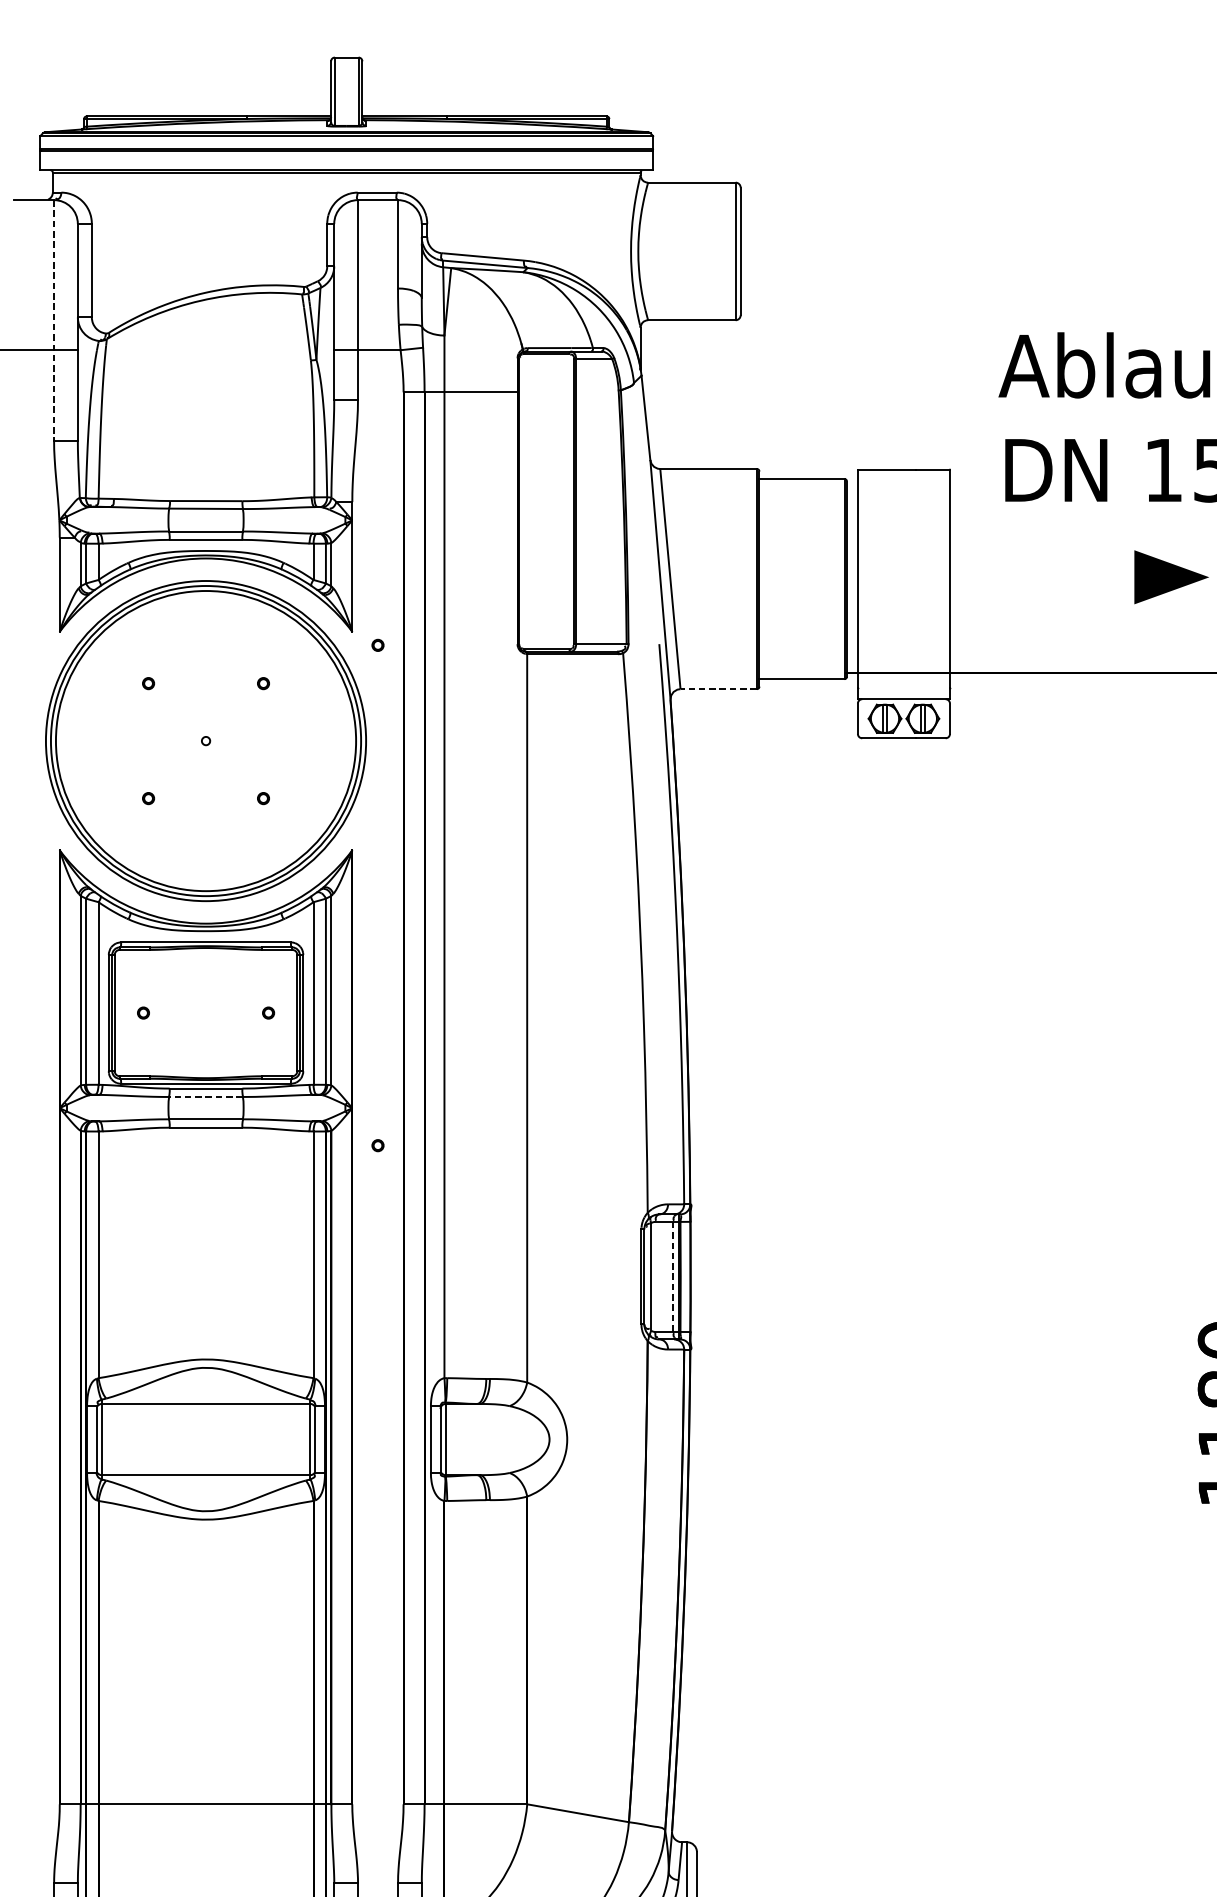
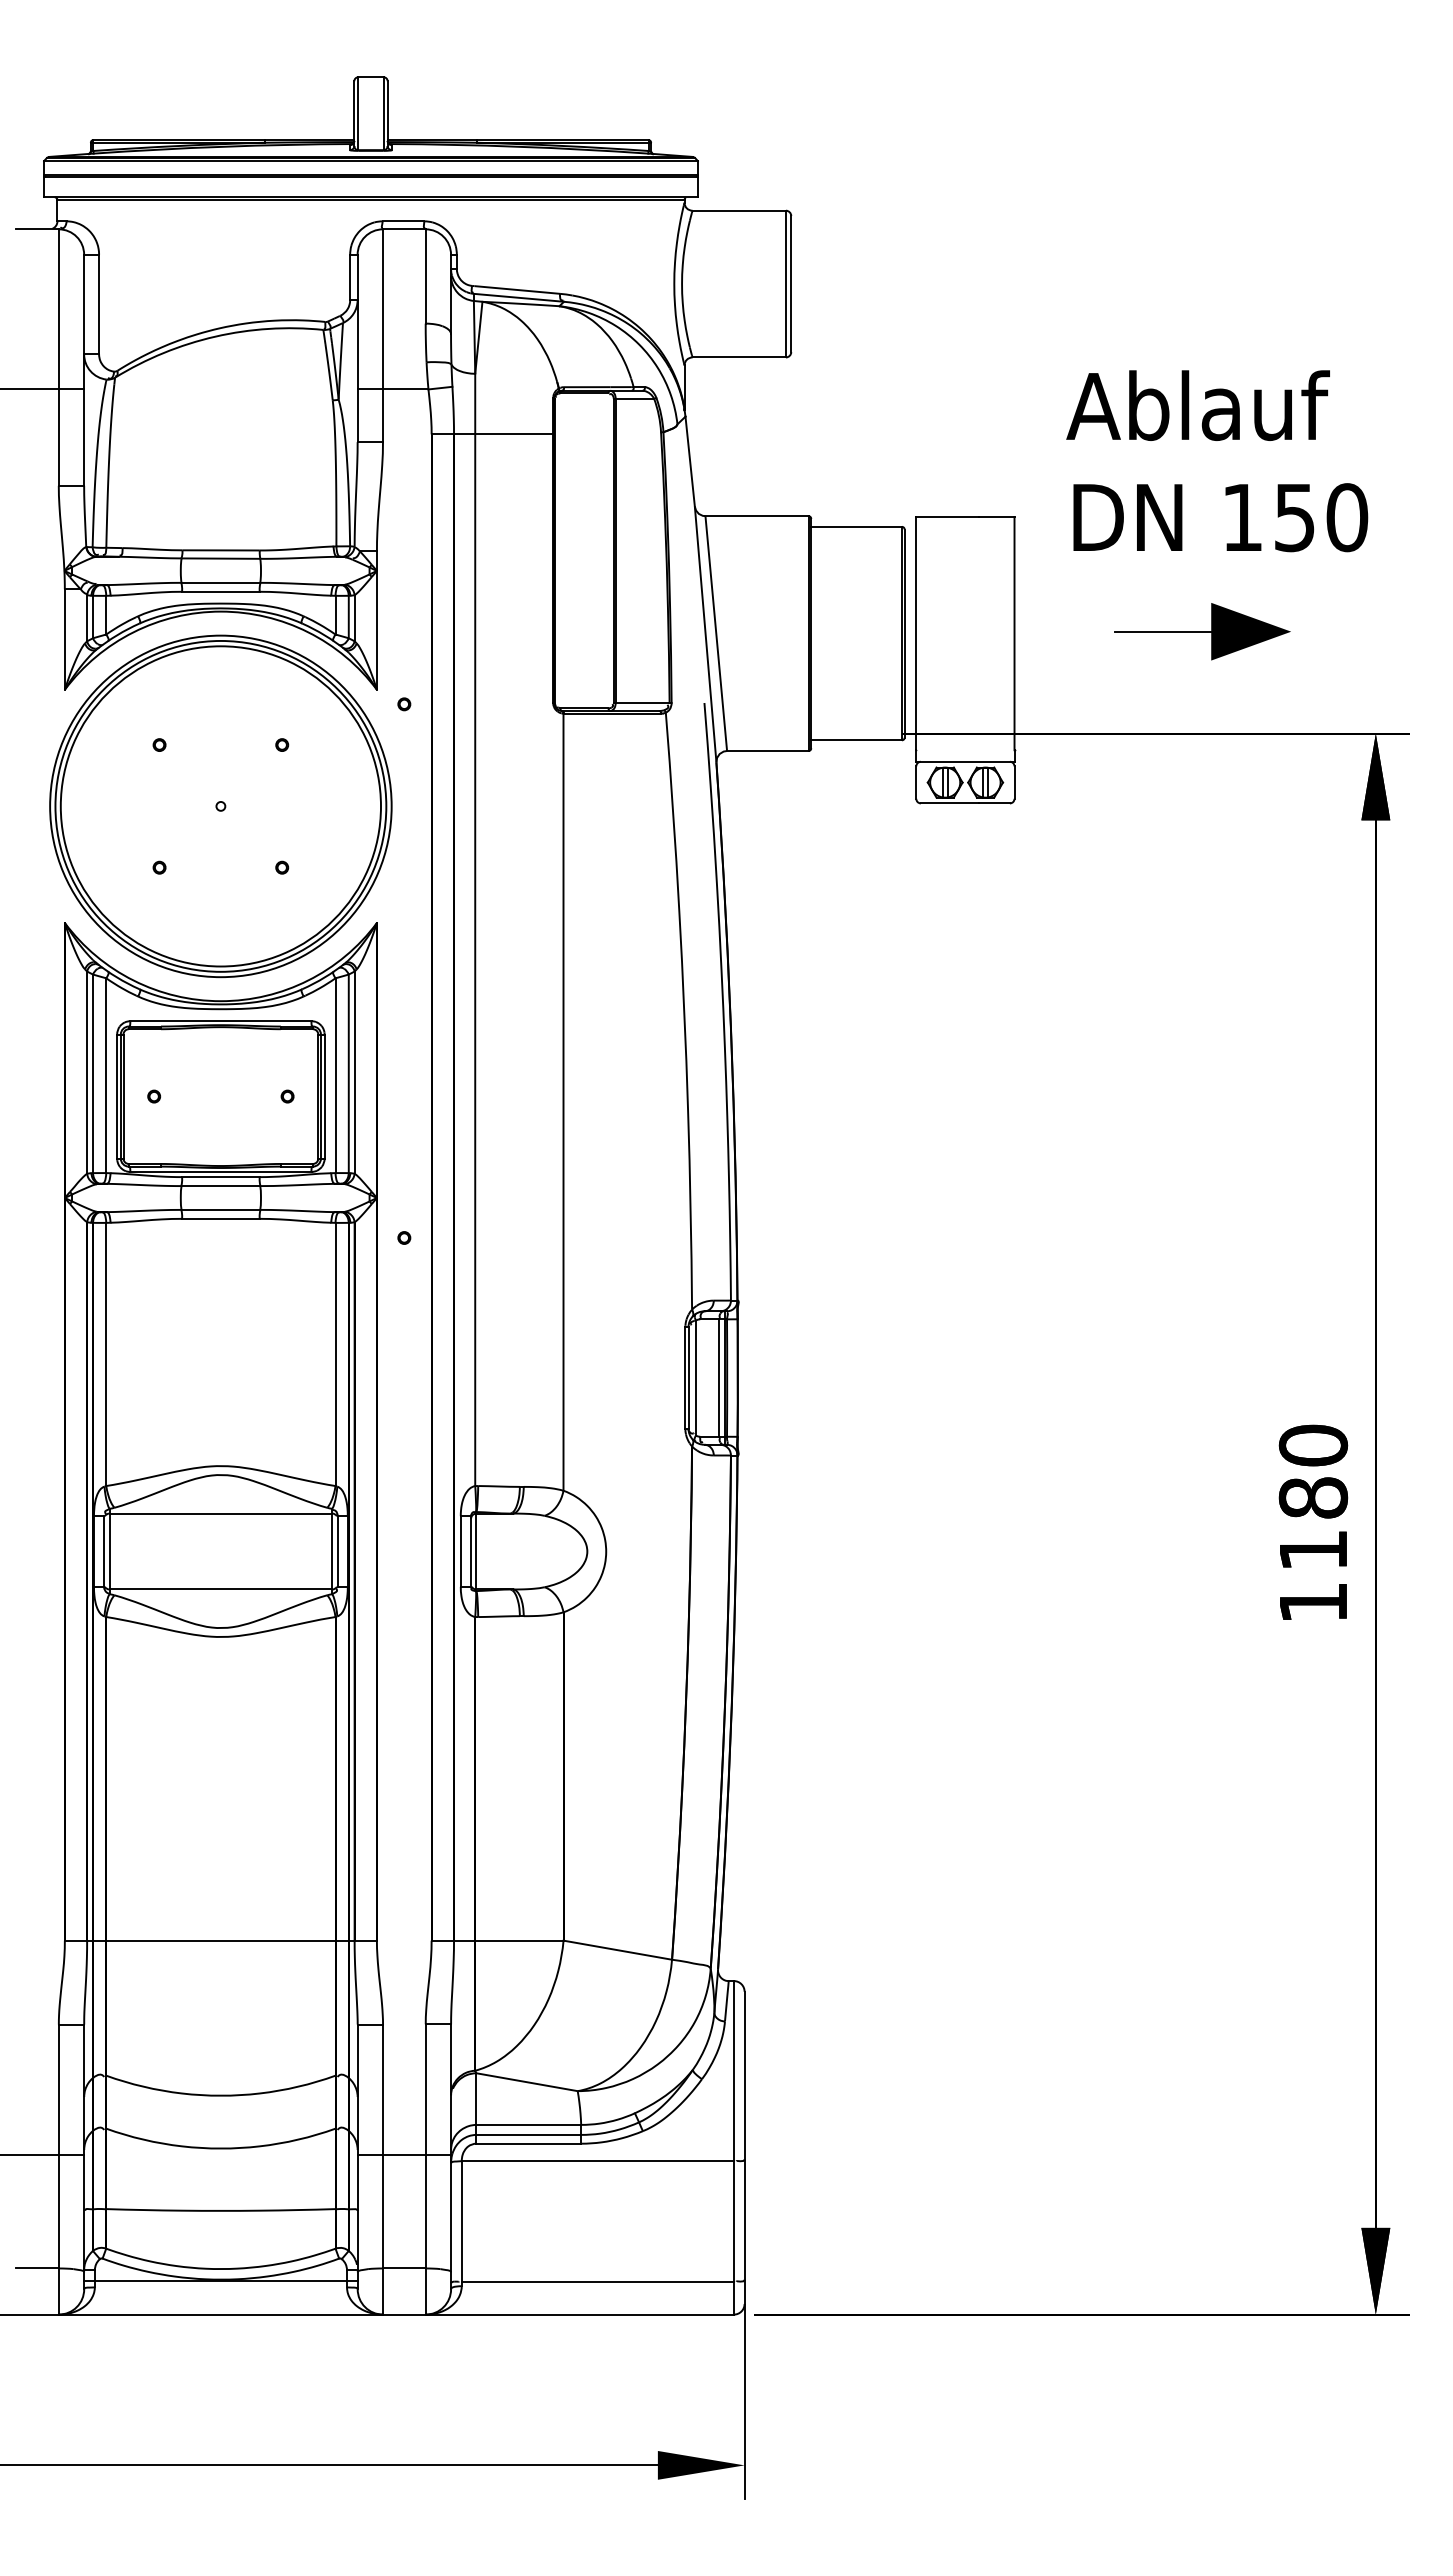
line: (53, 321) -> (58, 358), dashed -> solid
line: (1088, 577) -> (1162, 631), added
line: (718, 689) -> (767, 751), dashed -> solid
line: (205, 1097) -> (220, 1186), dashed -> solid
line: (673, 1277) -> (719, 1378), dashed -> solid

